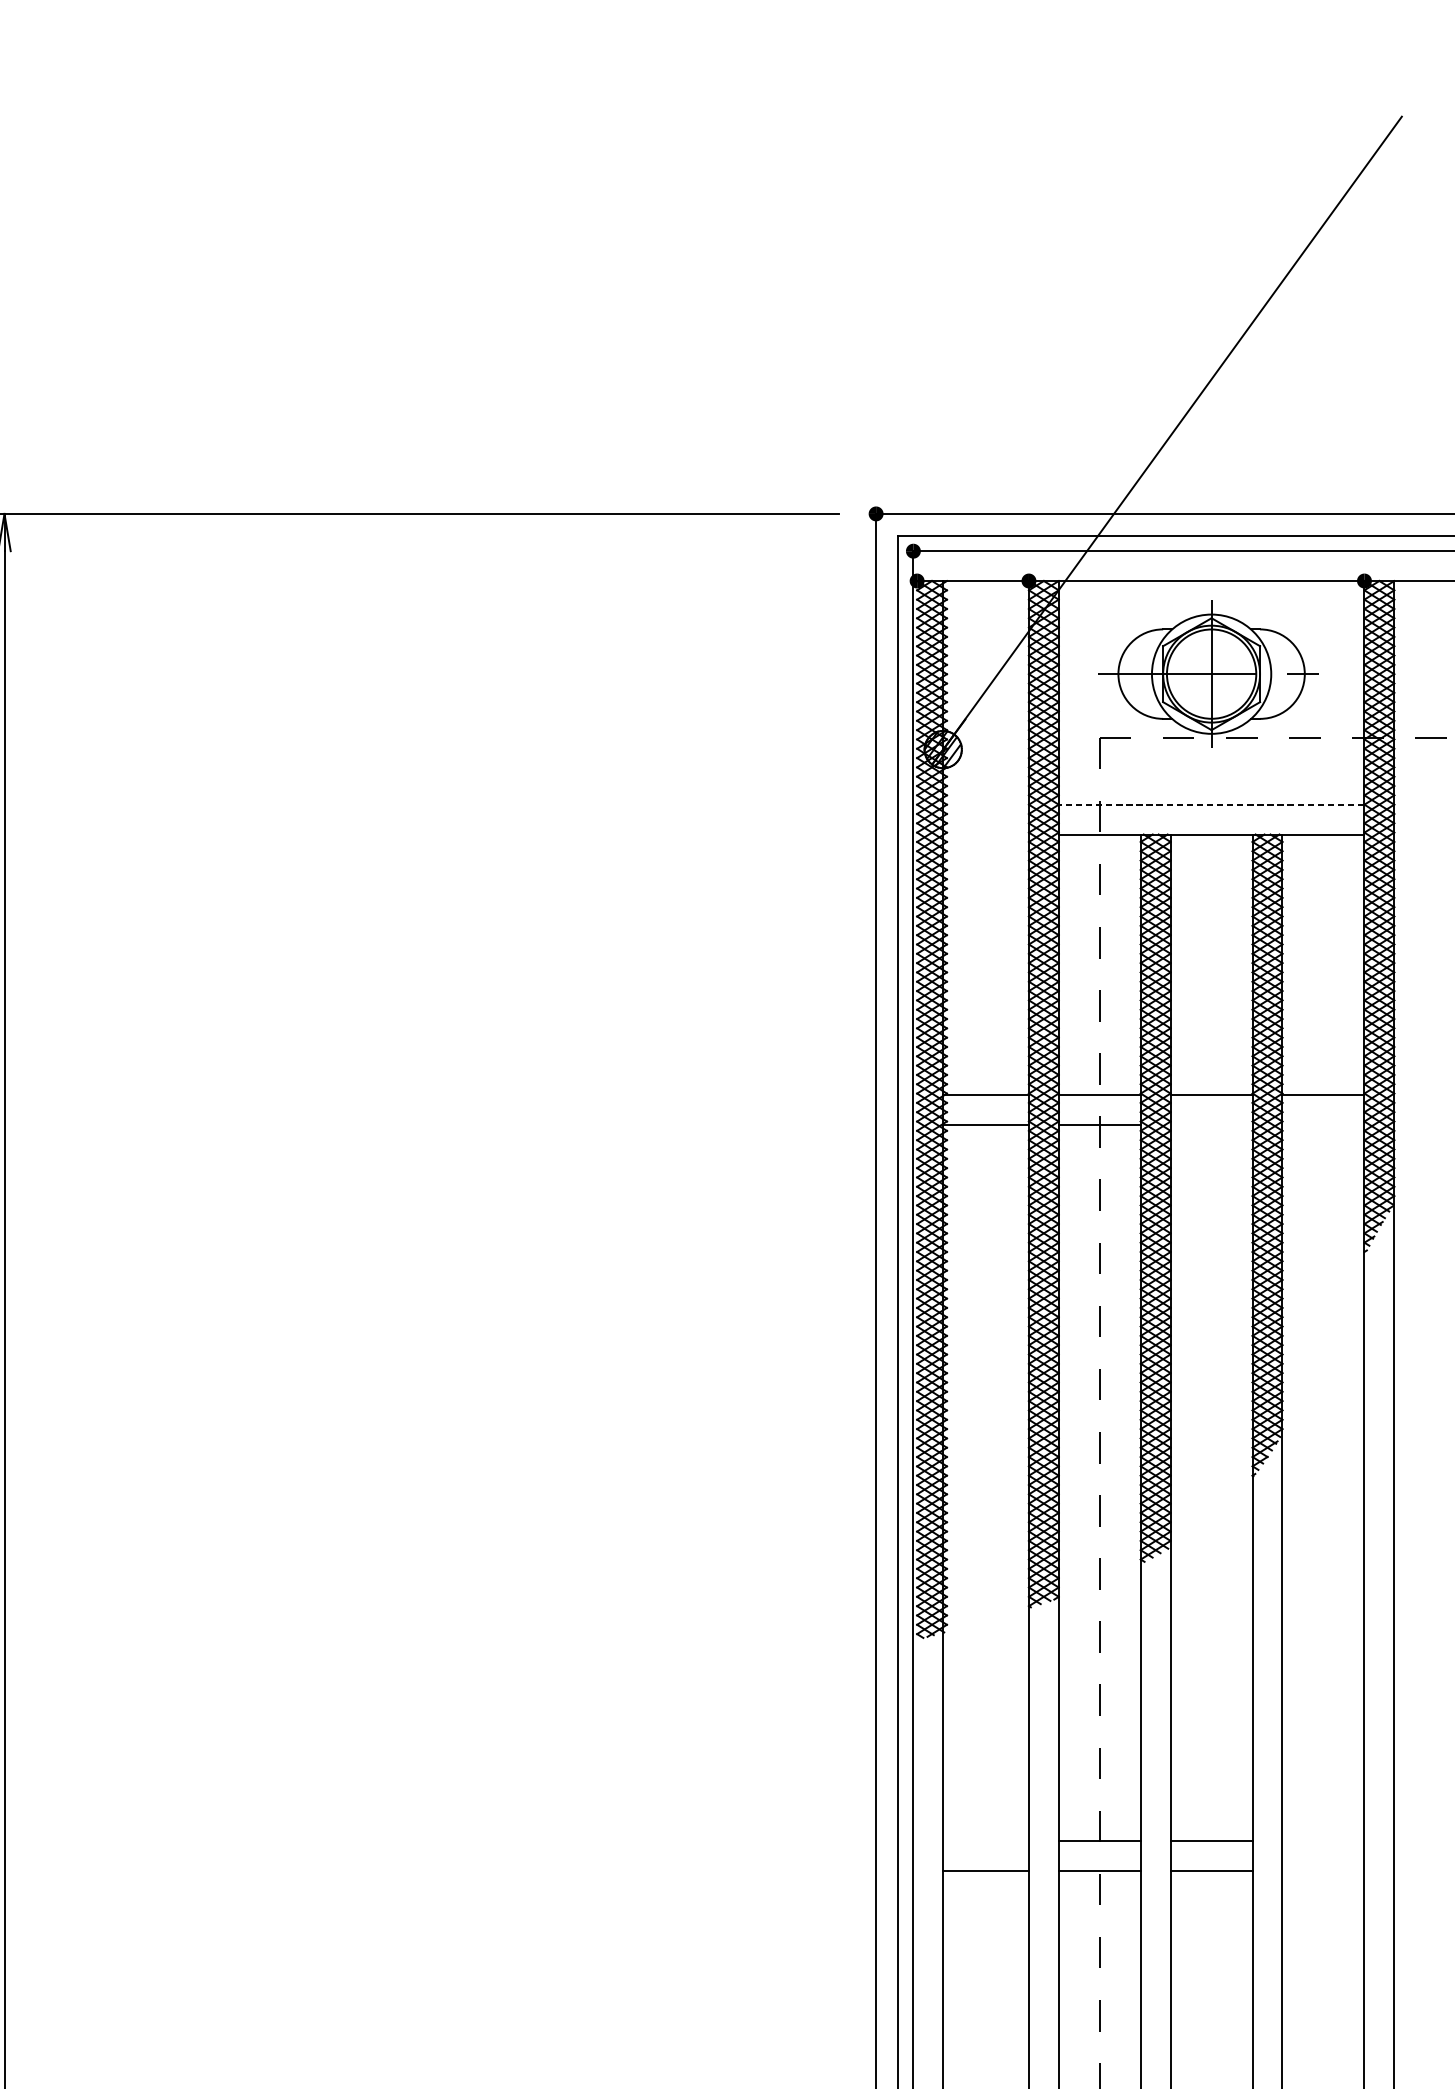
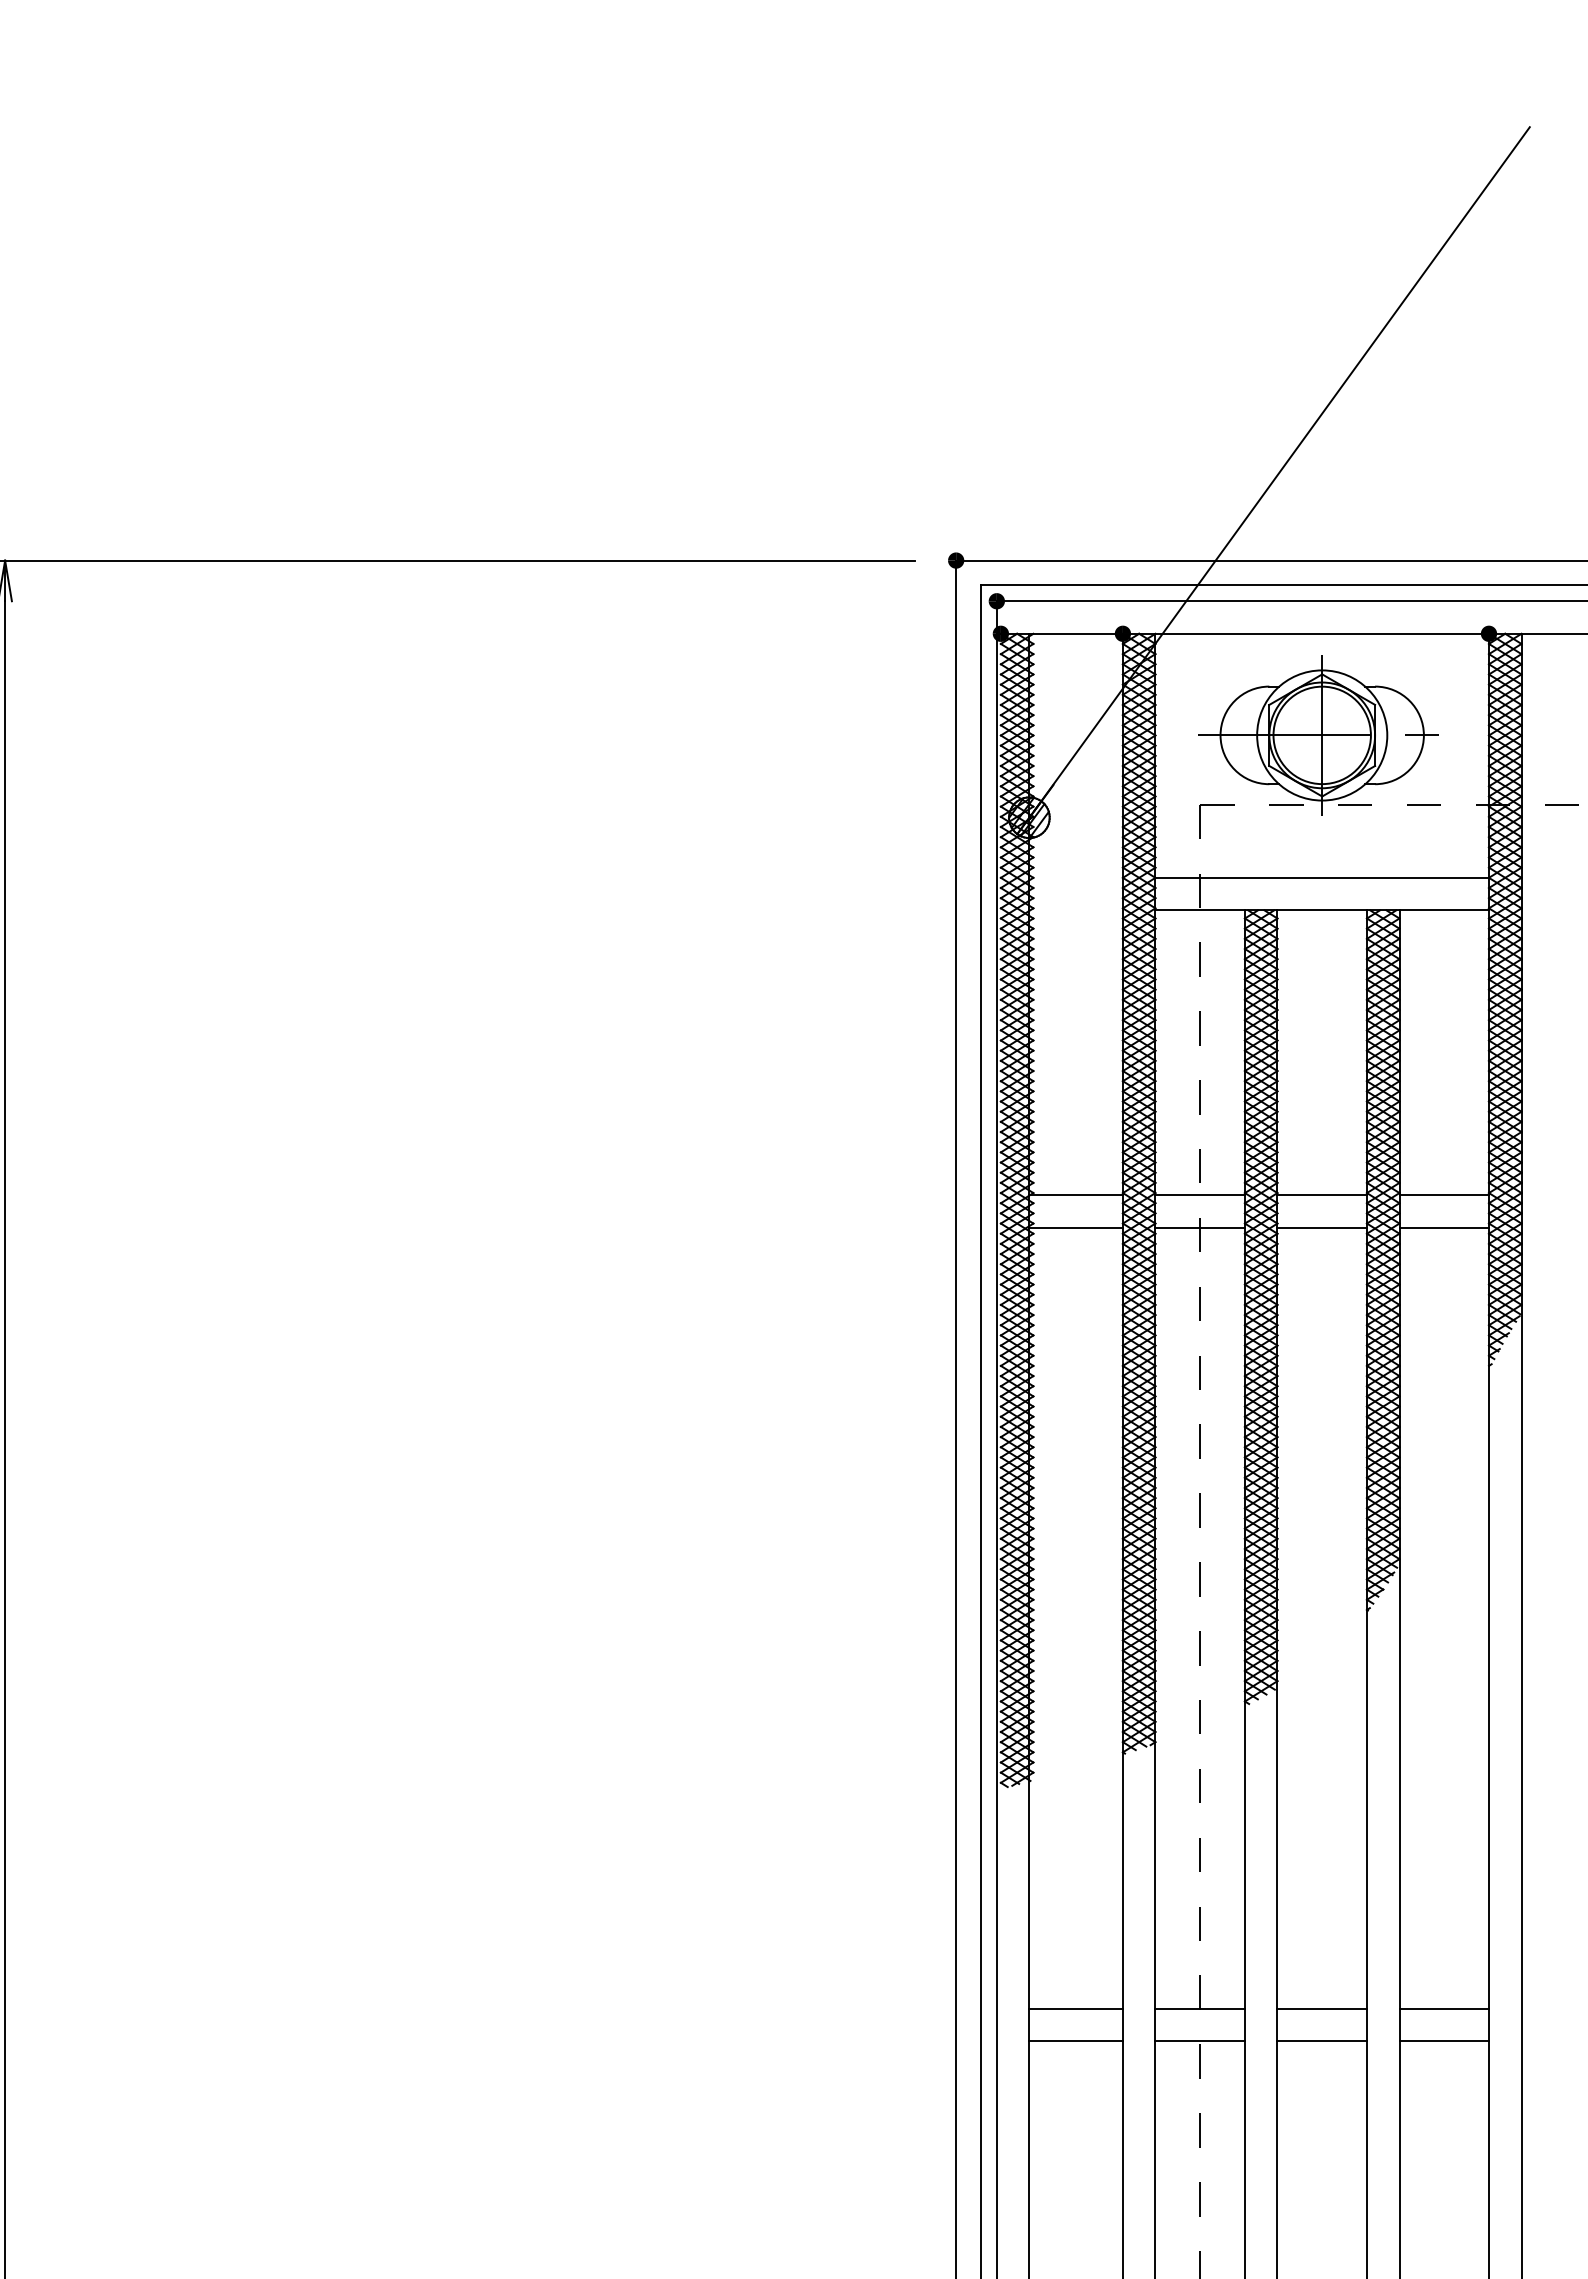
line: (1211, 804) -> (1322, 877), dashed -> solid
line: (1210, 1125) -> (1321, 1227), added
line: (1322, 1125) -> (1443, 1227), added
line: (985, 1840) -> (1075, 2008), added
line: (1322, 1840) -> (1443, 2008), added
line: (1322, 1871) -> (1443, 2041), added

